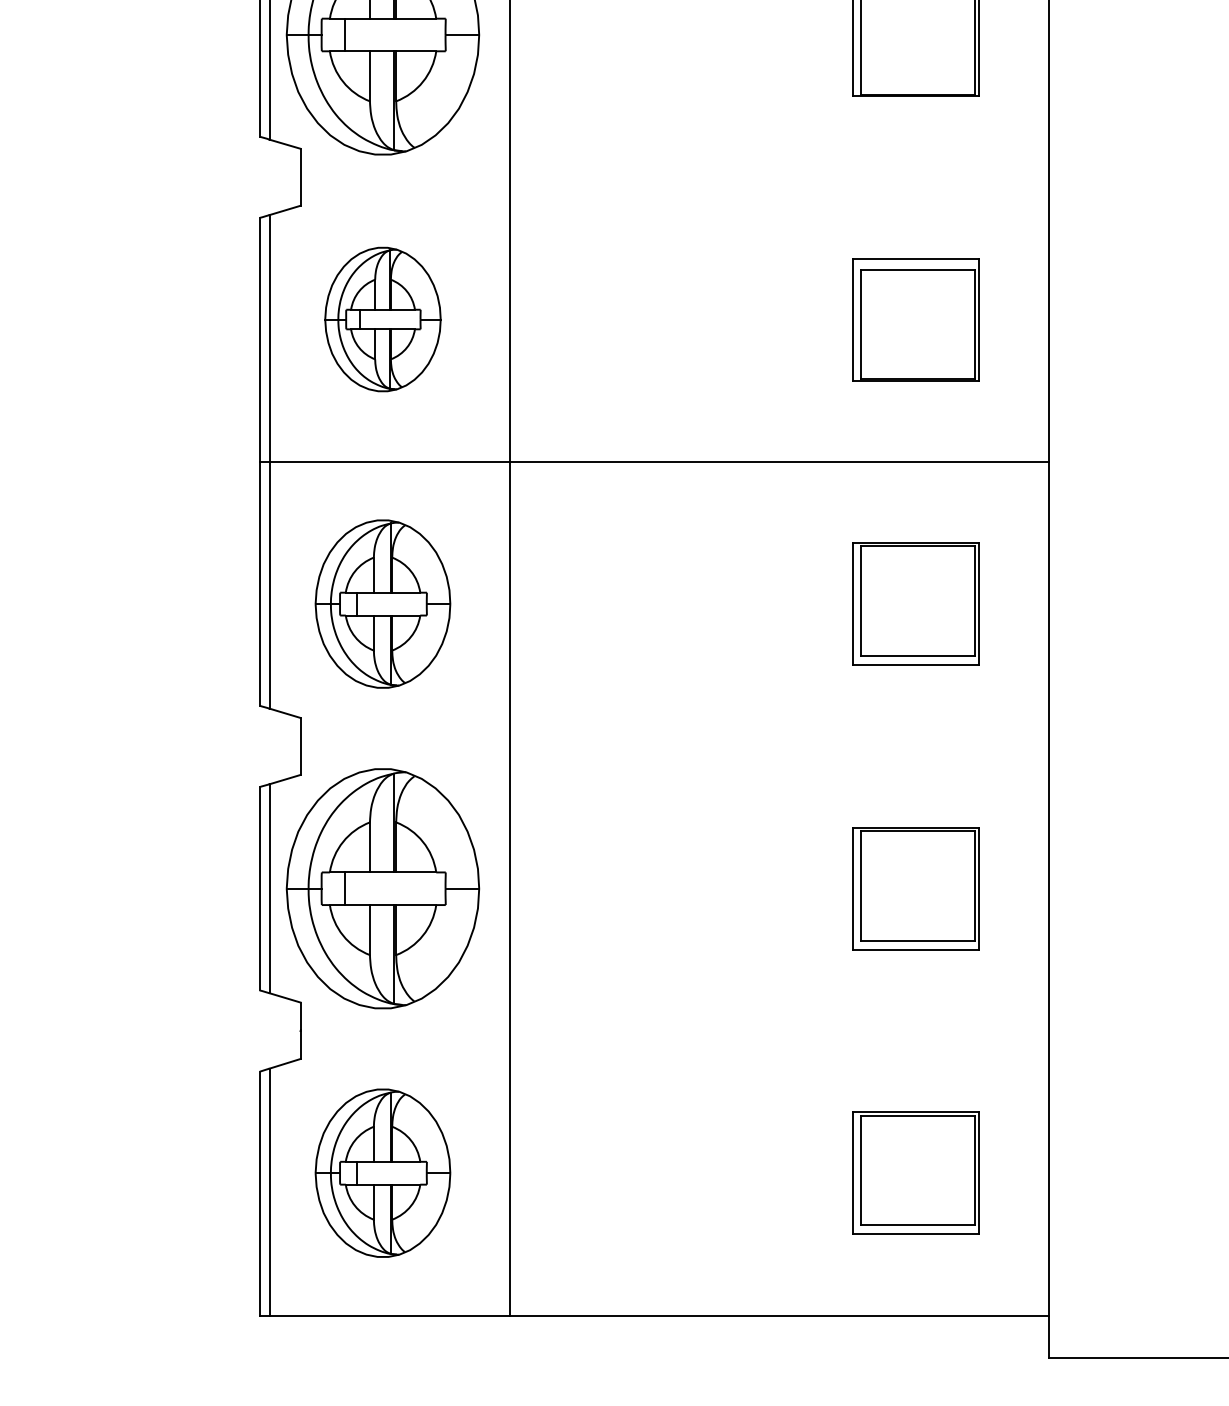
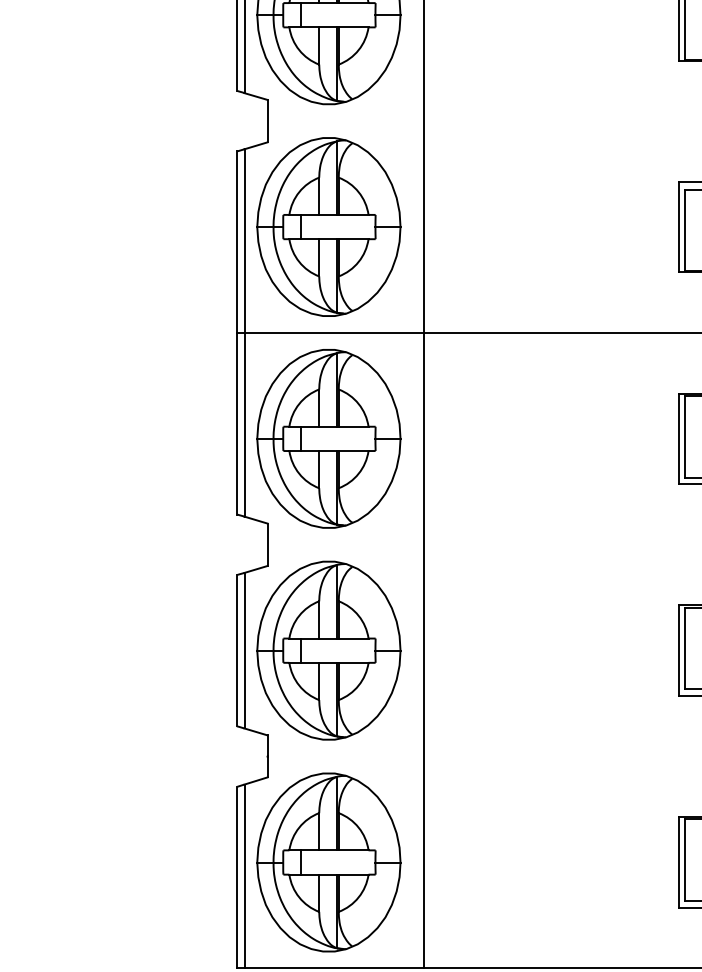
part: (382, 319) -> (328, 226), size x1.67
part: (382, 603) -> (328, 438), size x1.43
part: (382, 1172) -> (328, 861), size x1.43

